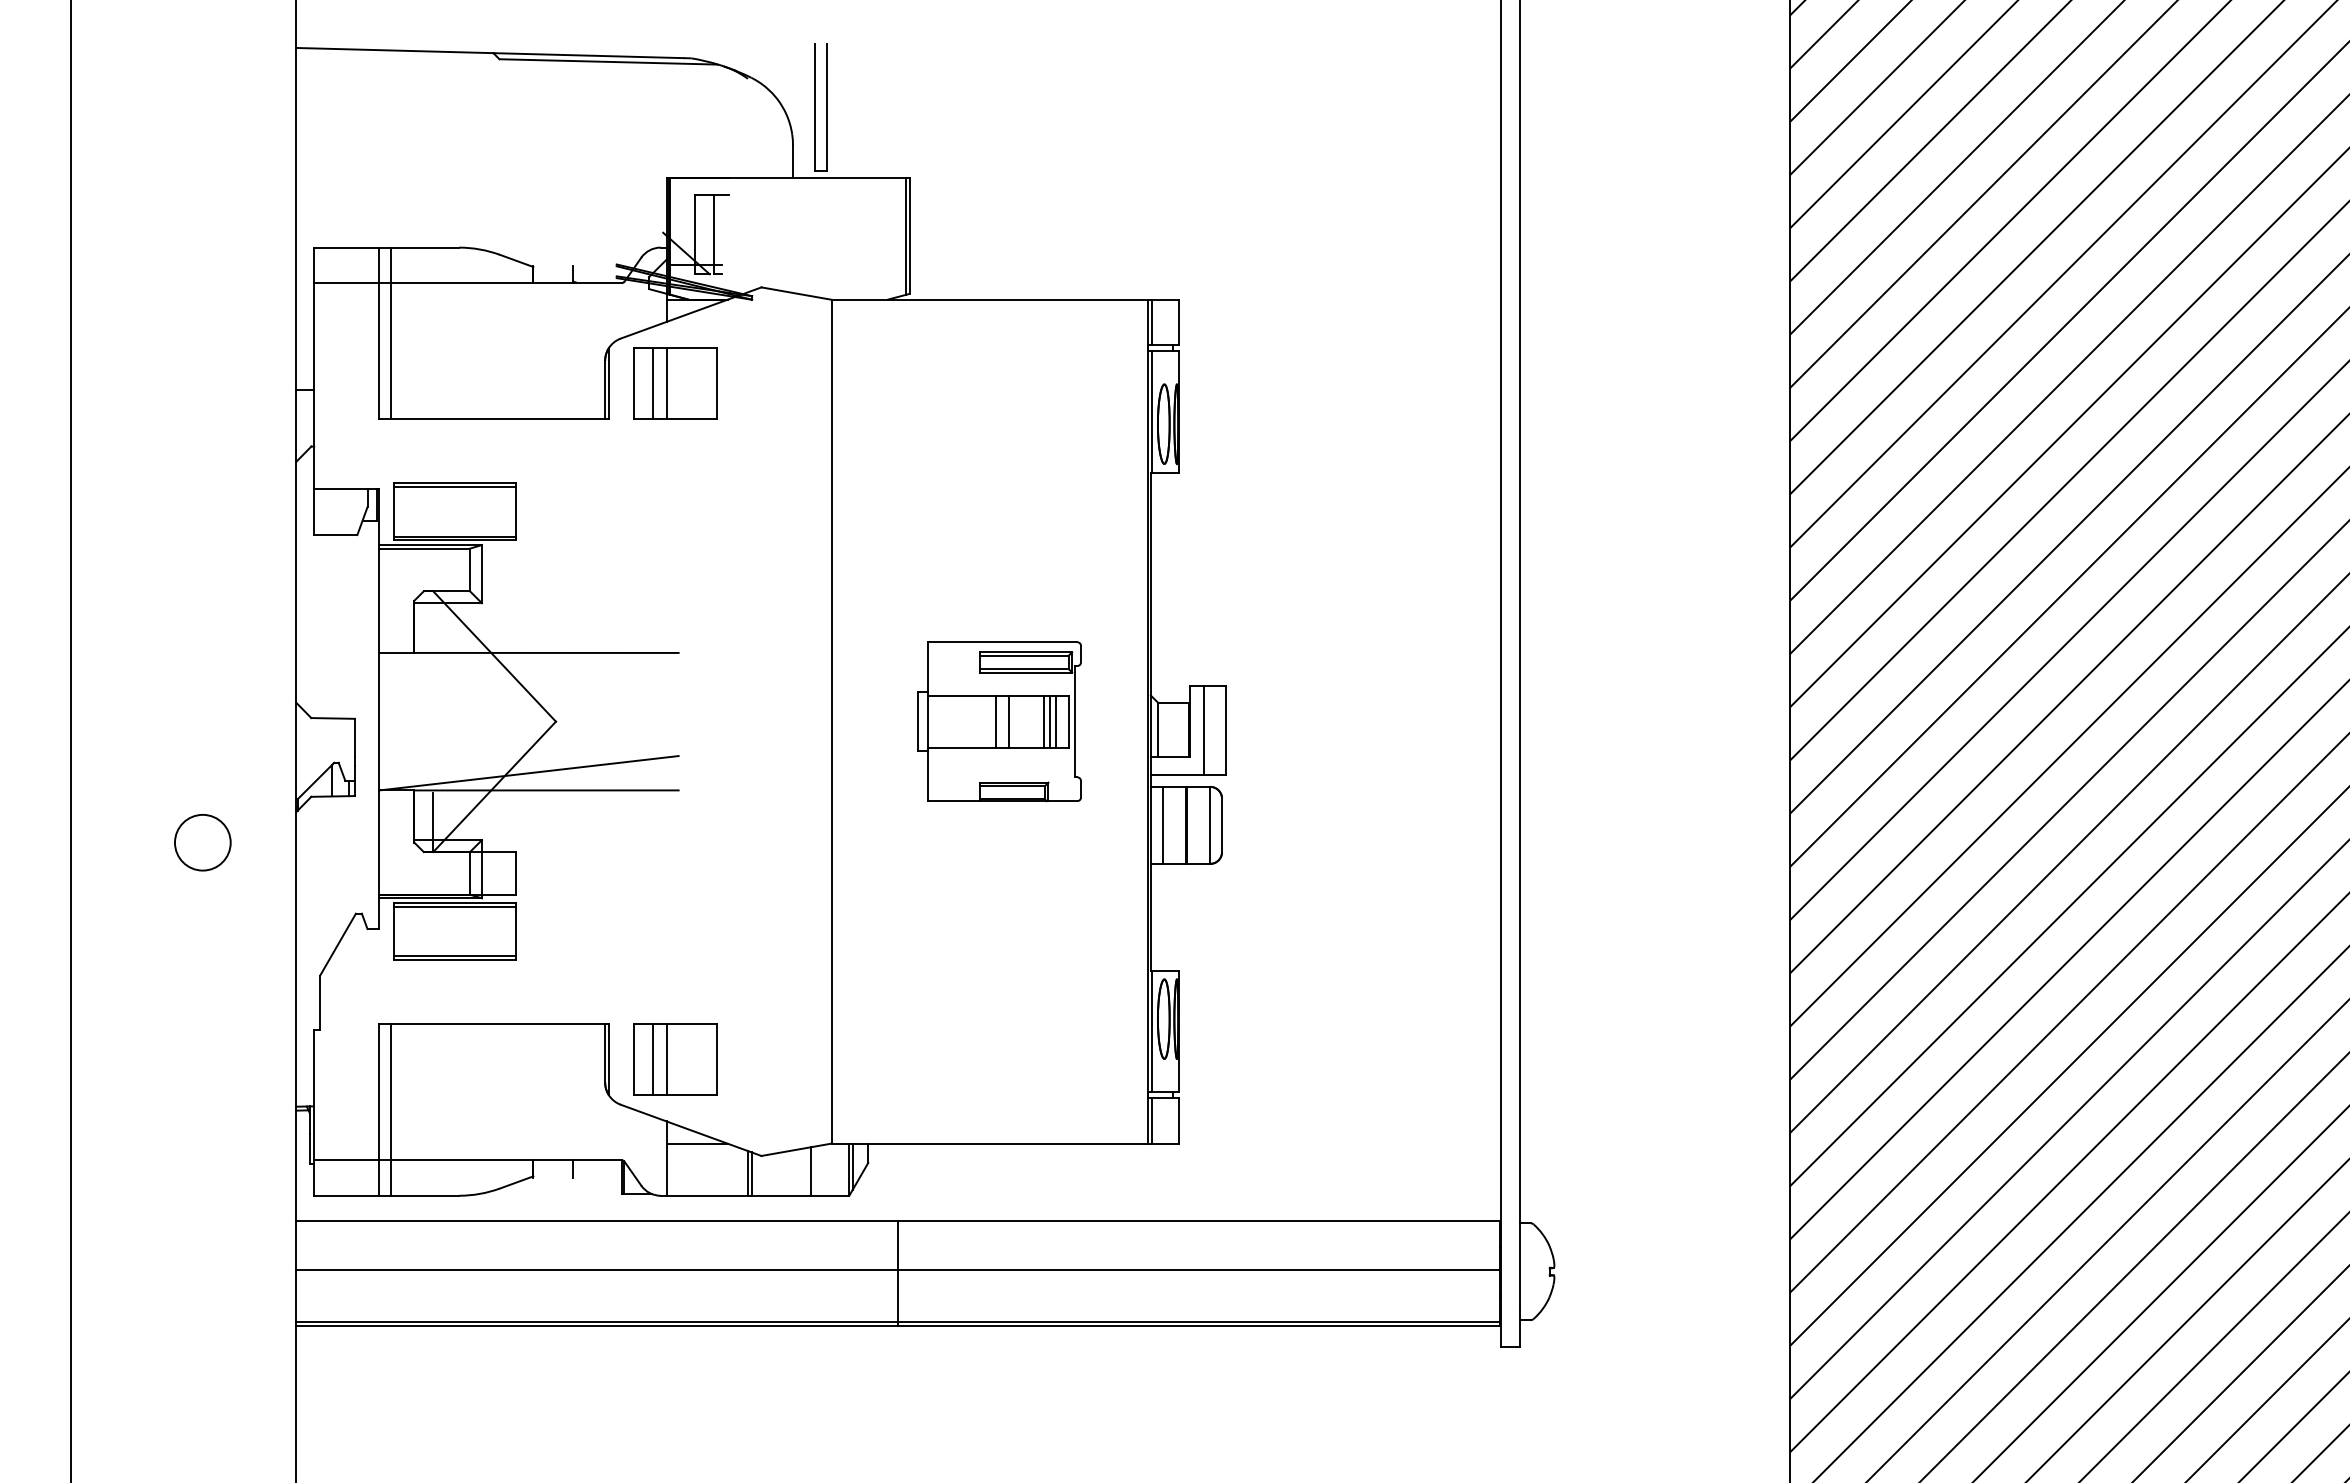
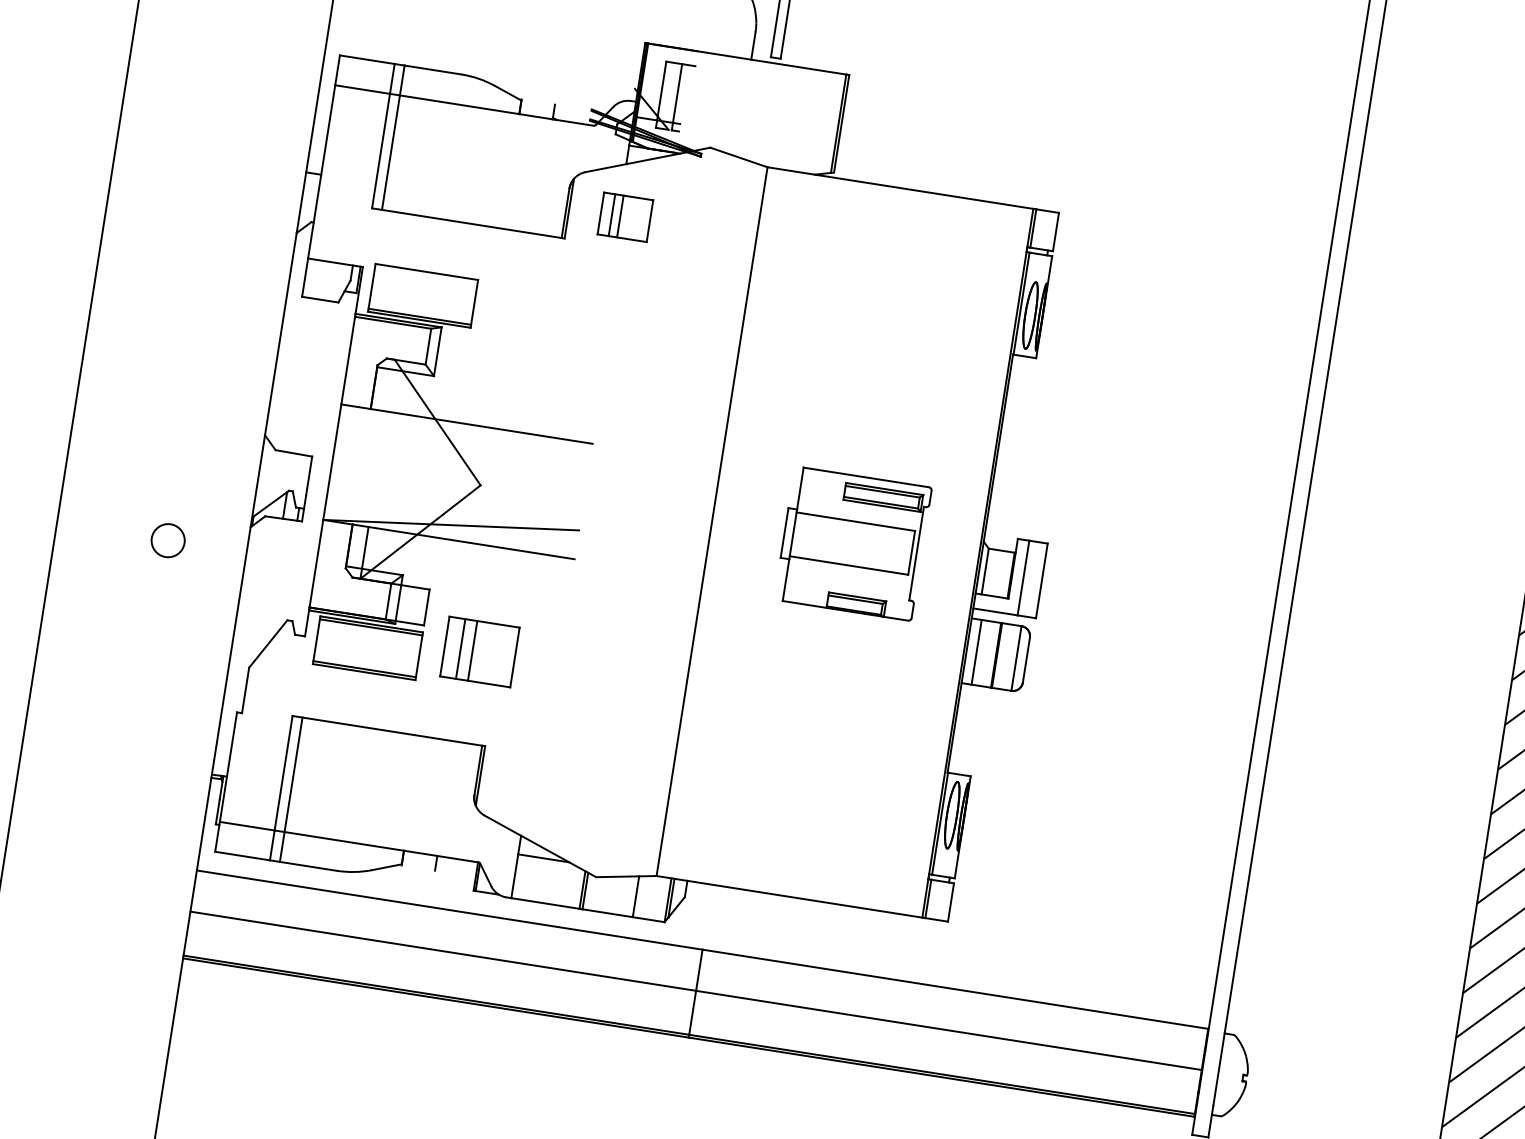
part: (675, 383) -> (625, 217), size x0.7
line: (454, 487) -> (426, 275), removed
line: (995, 721) -> (849, 543), removed
line: (1008, 721) -> (860, 544), removed
line: (1044, 721) -> (890, 549), removed
line: (1050, 721) -> (896, 550), removed
line: (1056, 721) -> (901, 551), removed
circle: (202, 842) -> (167, 540), size x0.7
part: (675, 1059) -> (479, 652), moved

